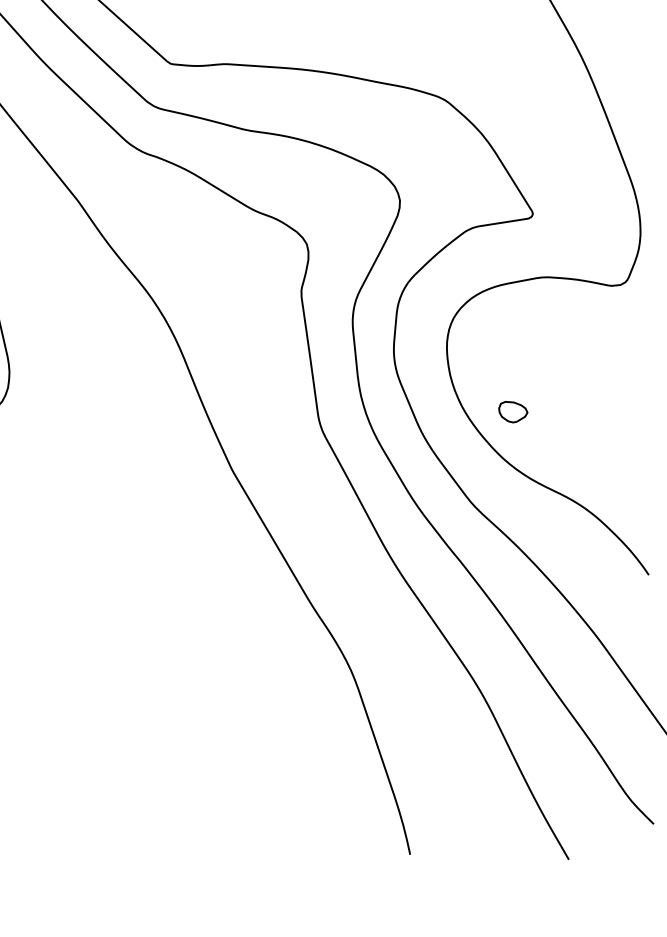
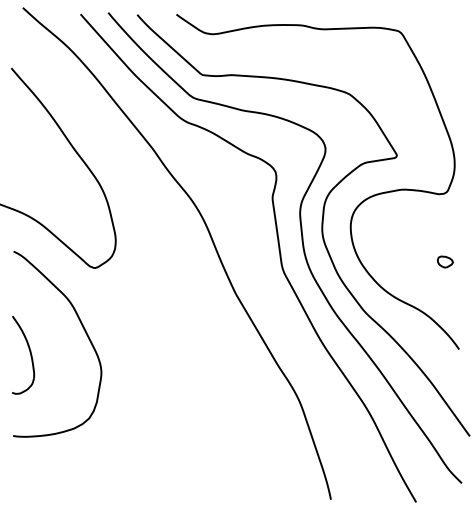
part: (513, 411) -> (445, 261), moved

